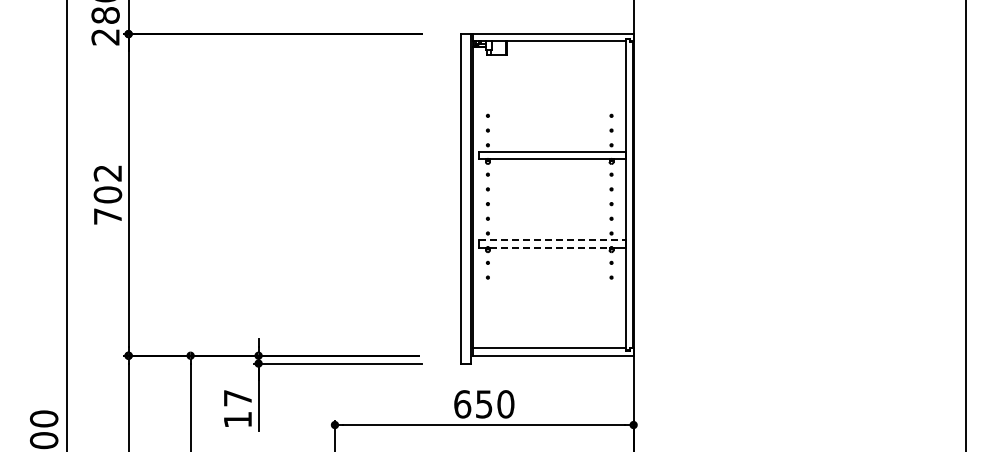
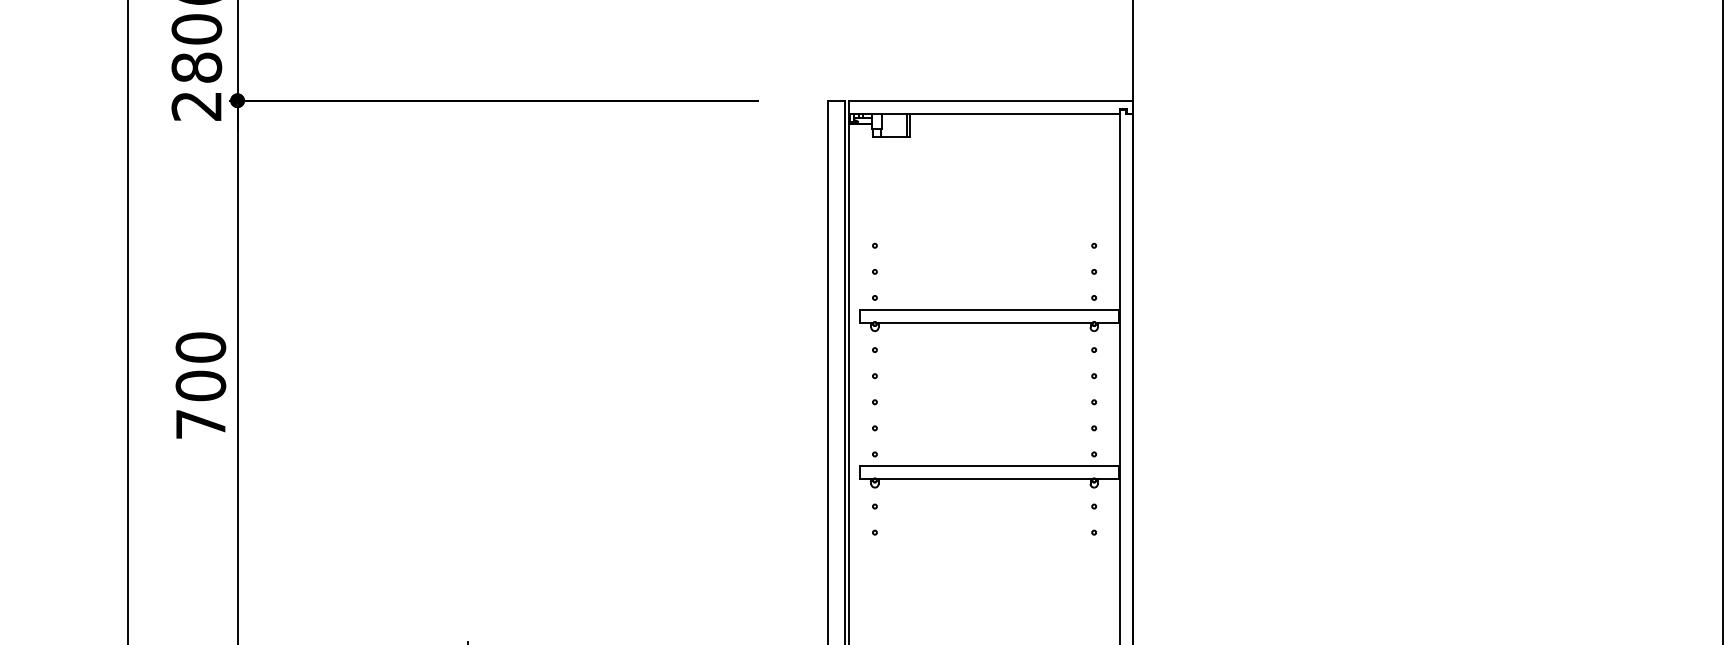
text: (107, 172) -> (200, 346), 702 -> 700
line: (553, 240) -> (991, 466), dashed -> solid
line: (549, 247) -> (984, 479), dashed -> solid

